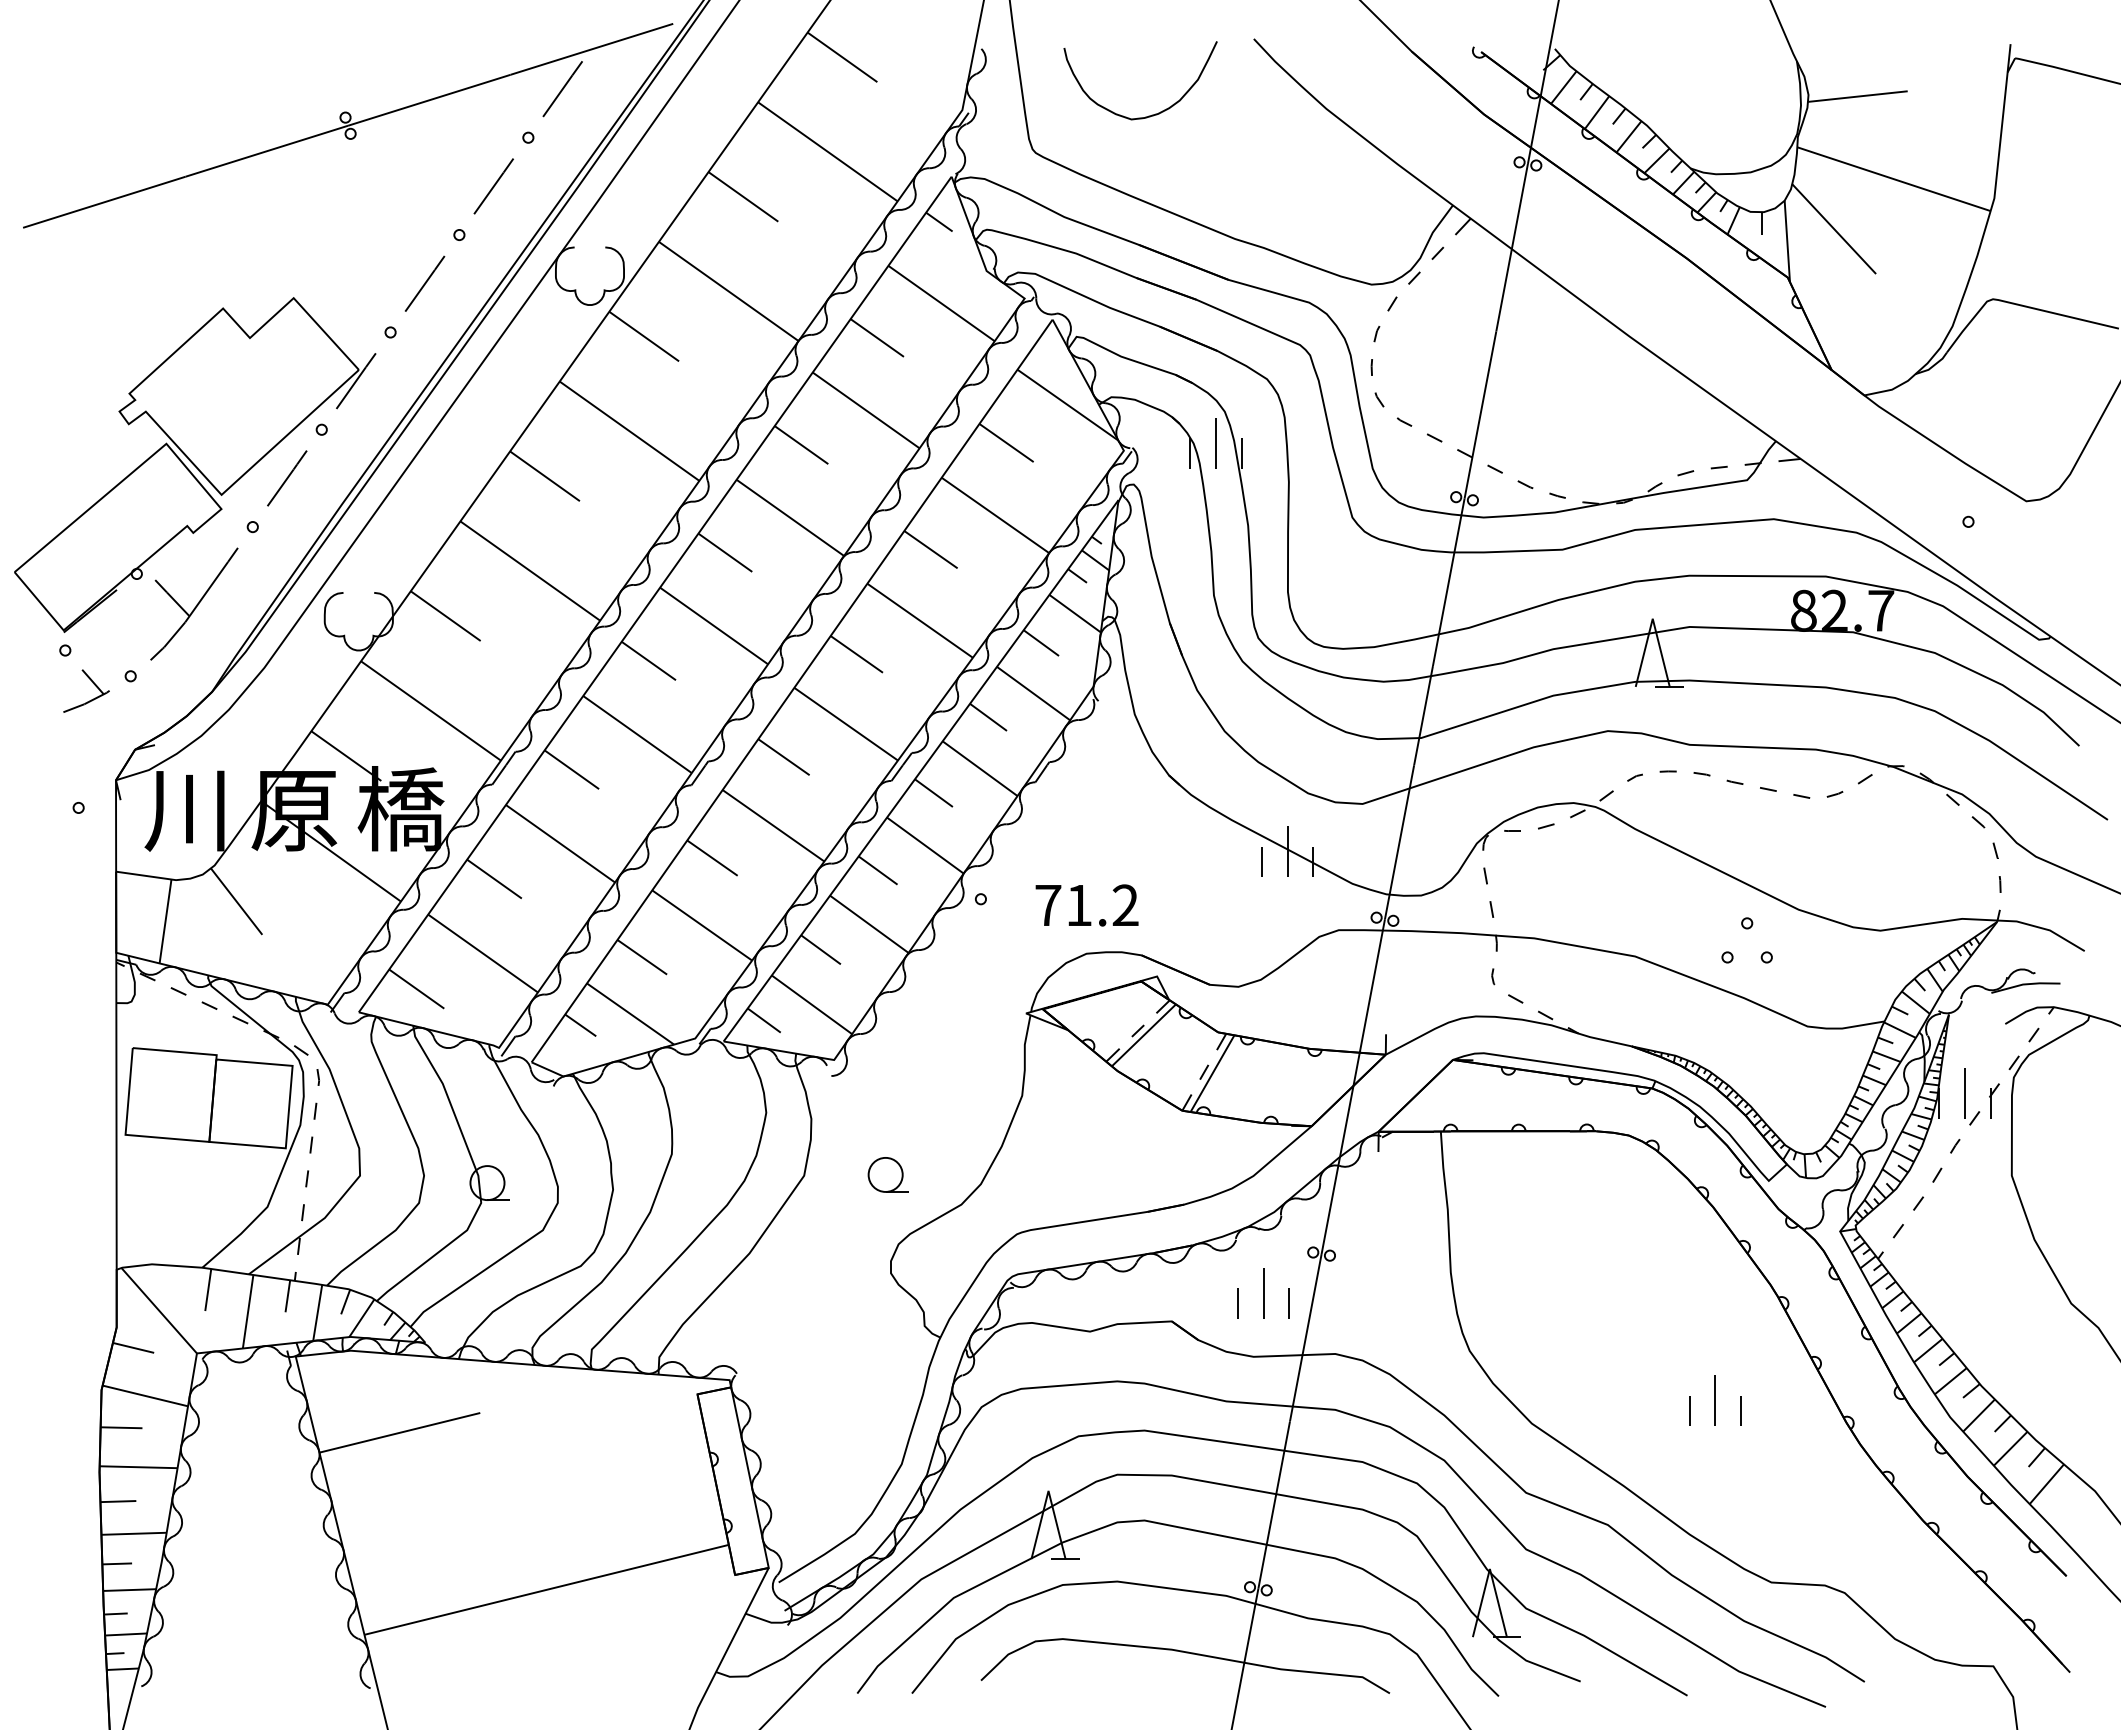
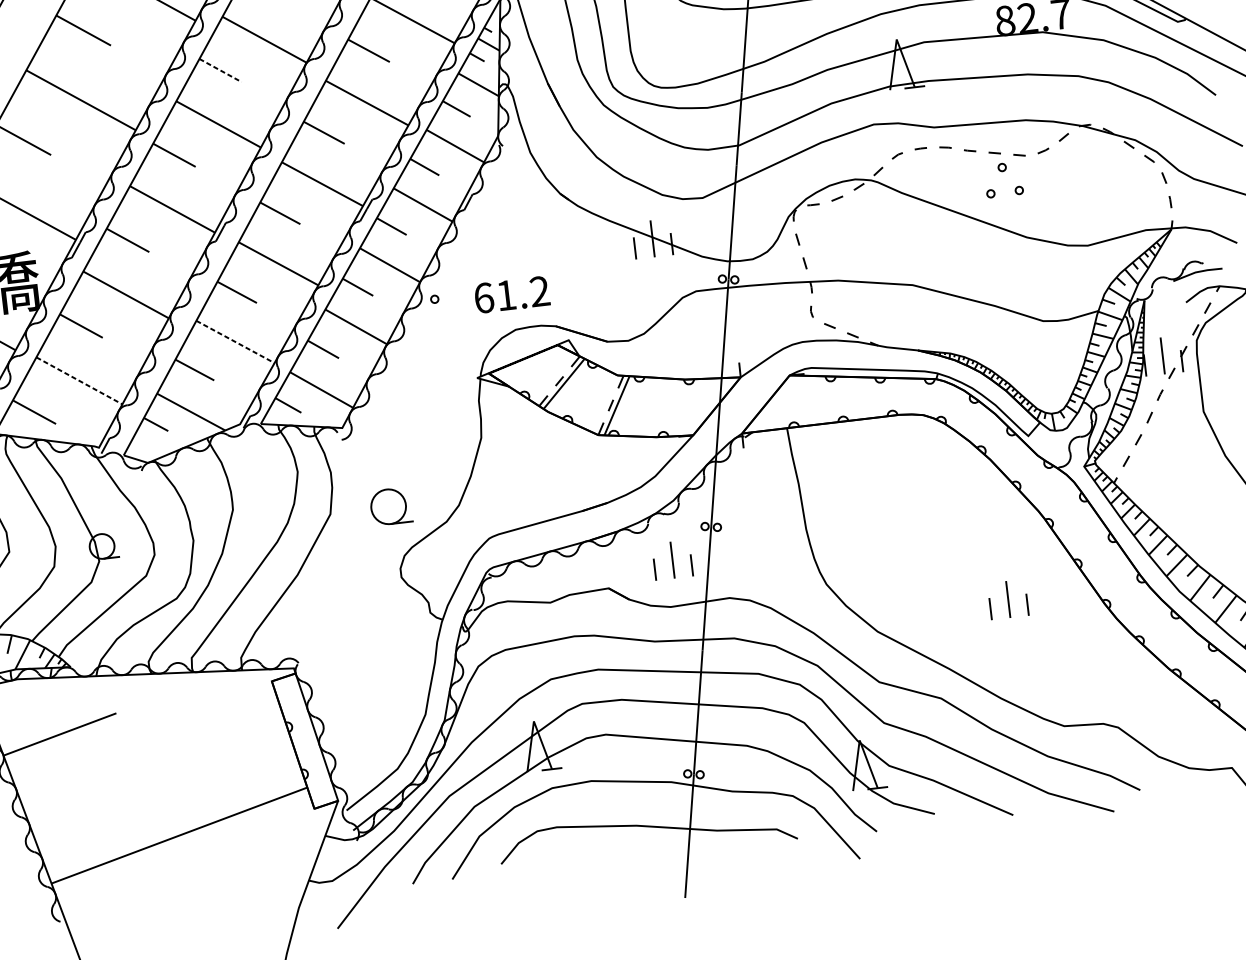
line: (725, 553) -> (220, 71), solid -> dashed
text: (1048, 905) -> (484, 298), 71.2 -> 61.2
line: (702, 925) -> (235, 341), solid -> dashed
part: (1746, 929) -> (1002, 172), moved
line: (483, 953) -> (79, 380), solid -> dashed
part: (887, 1174) -> (390, 506), size x1.4

